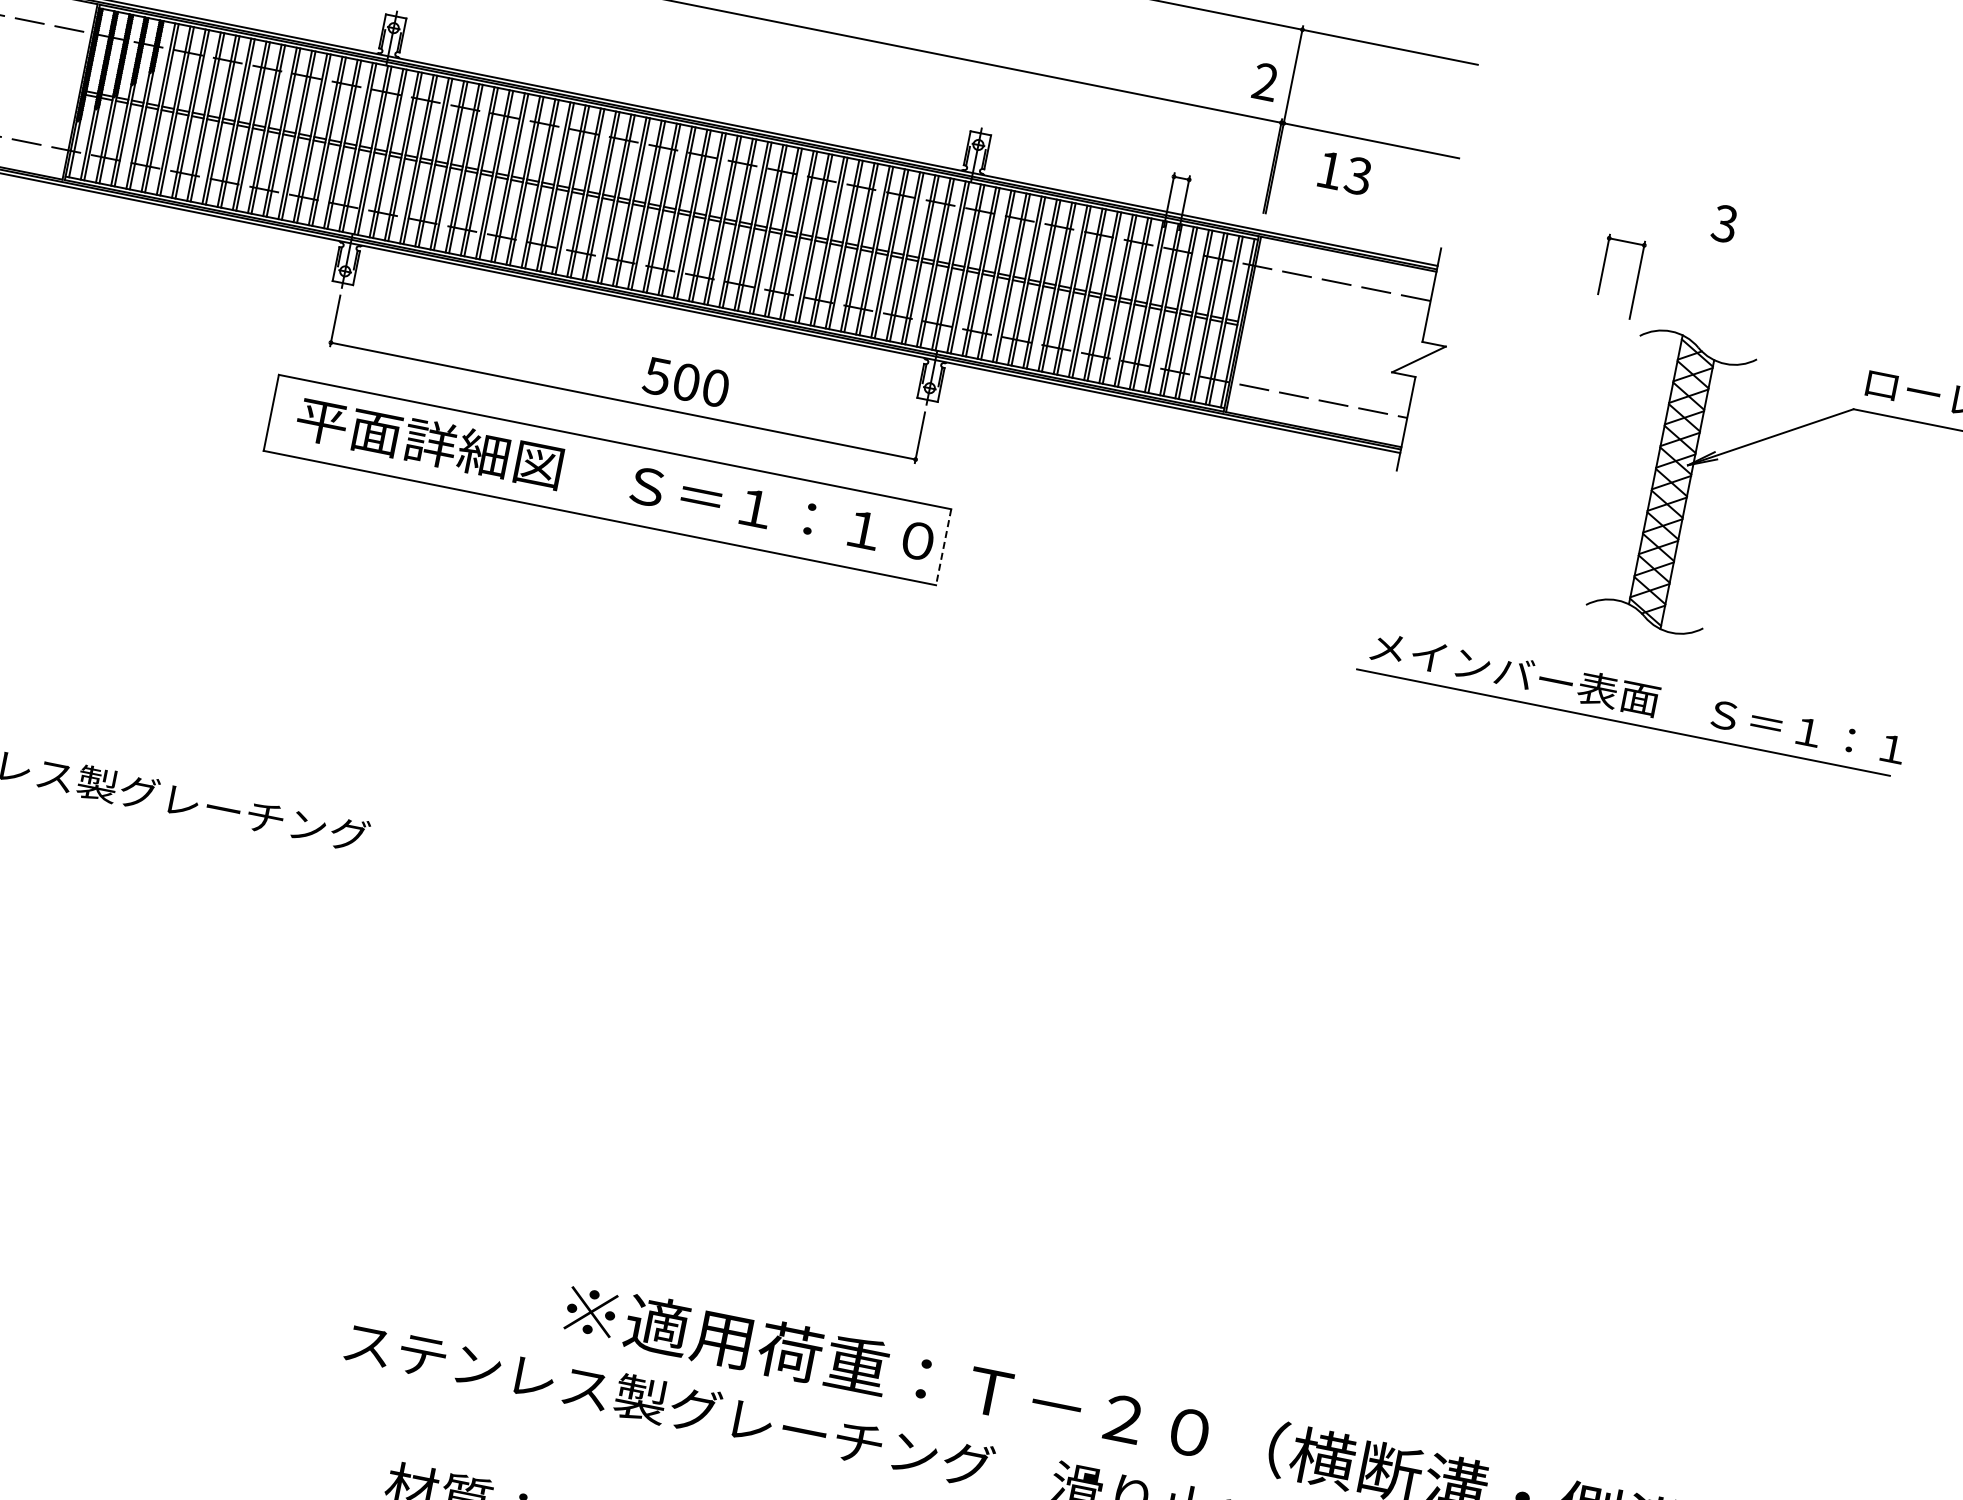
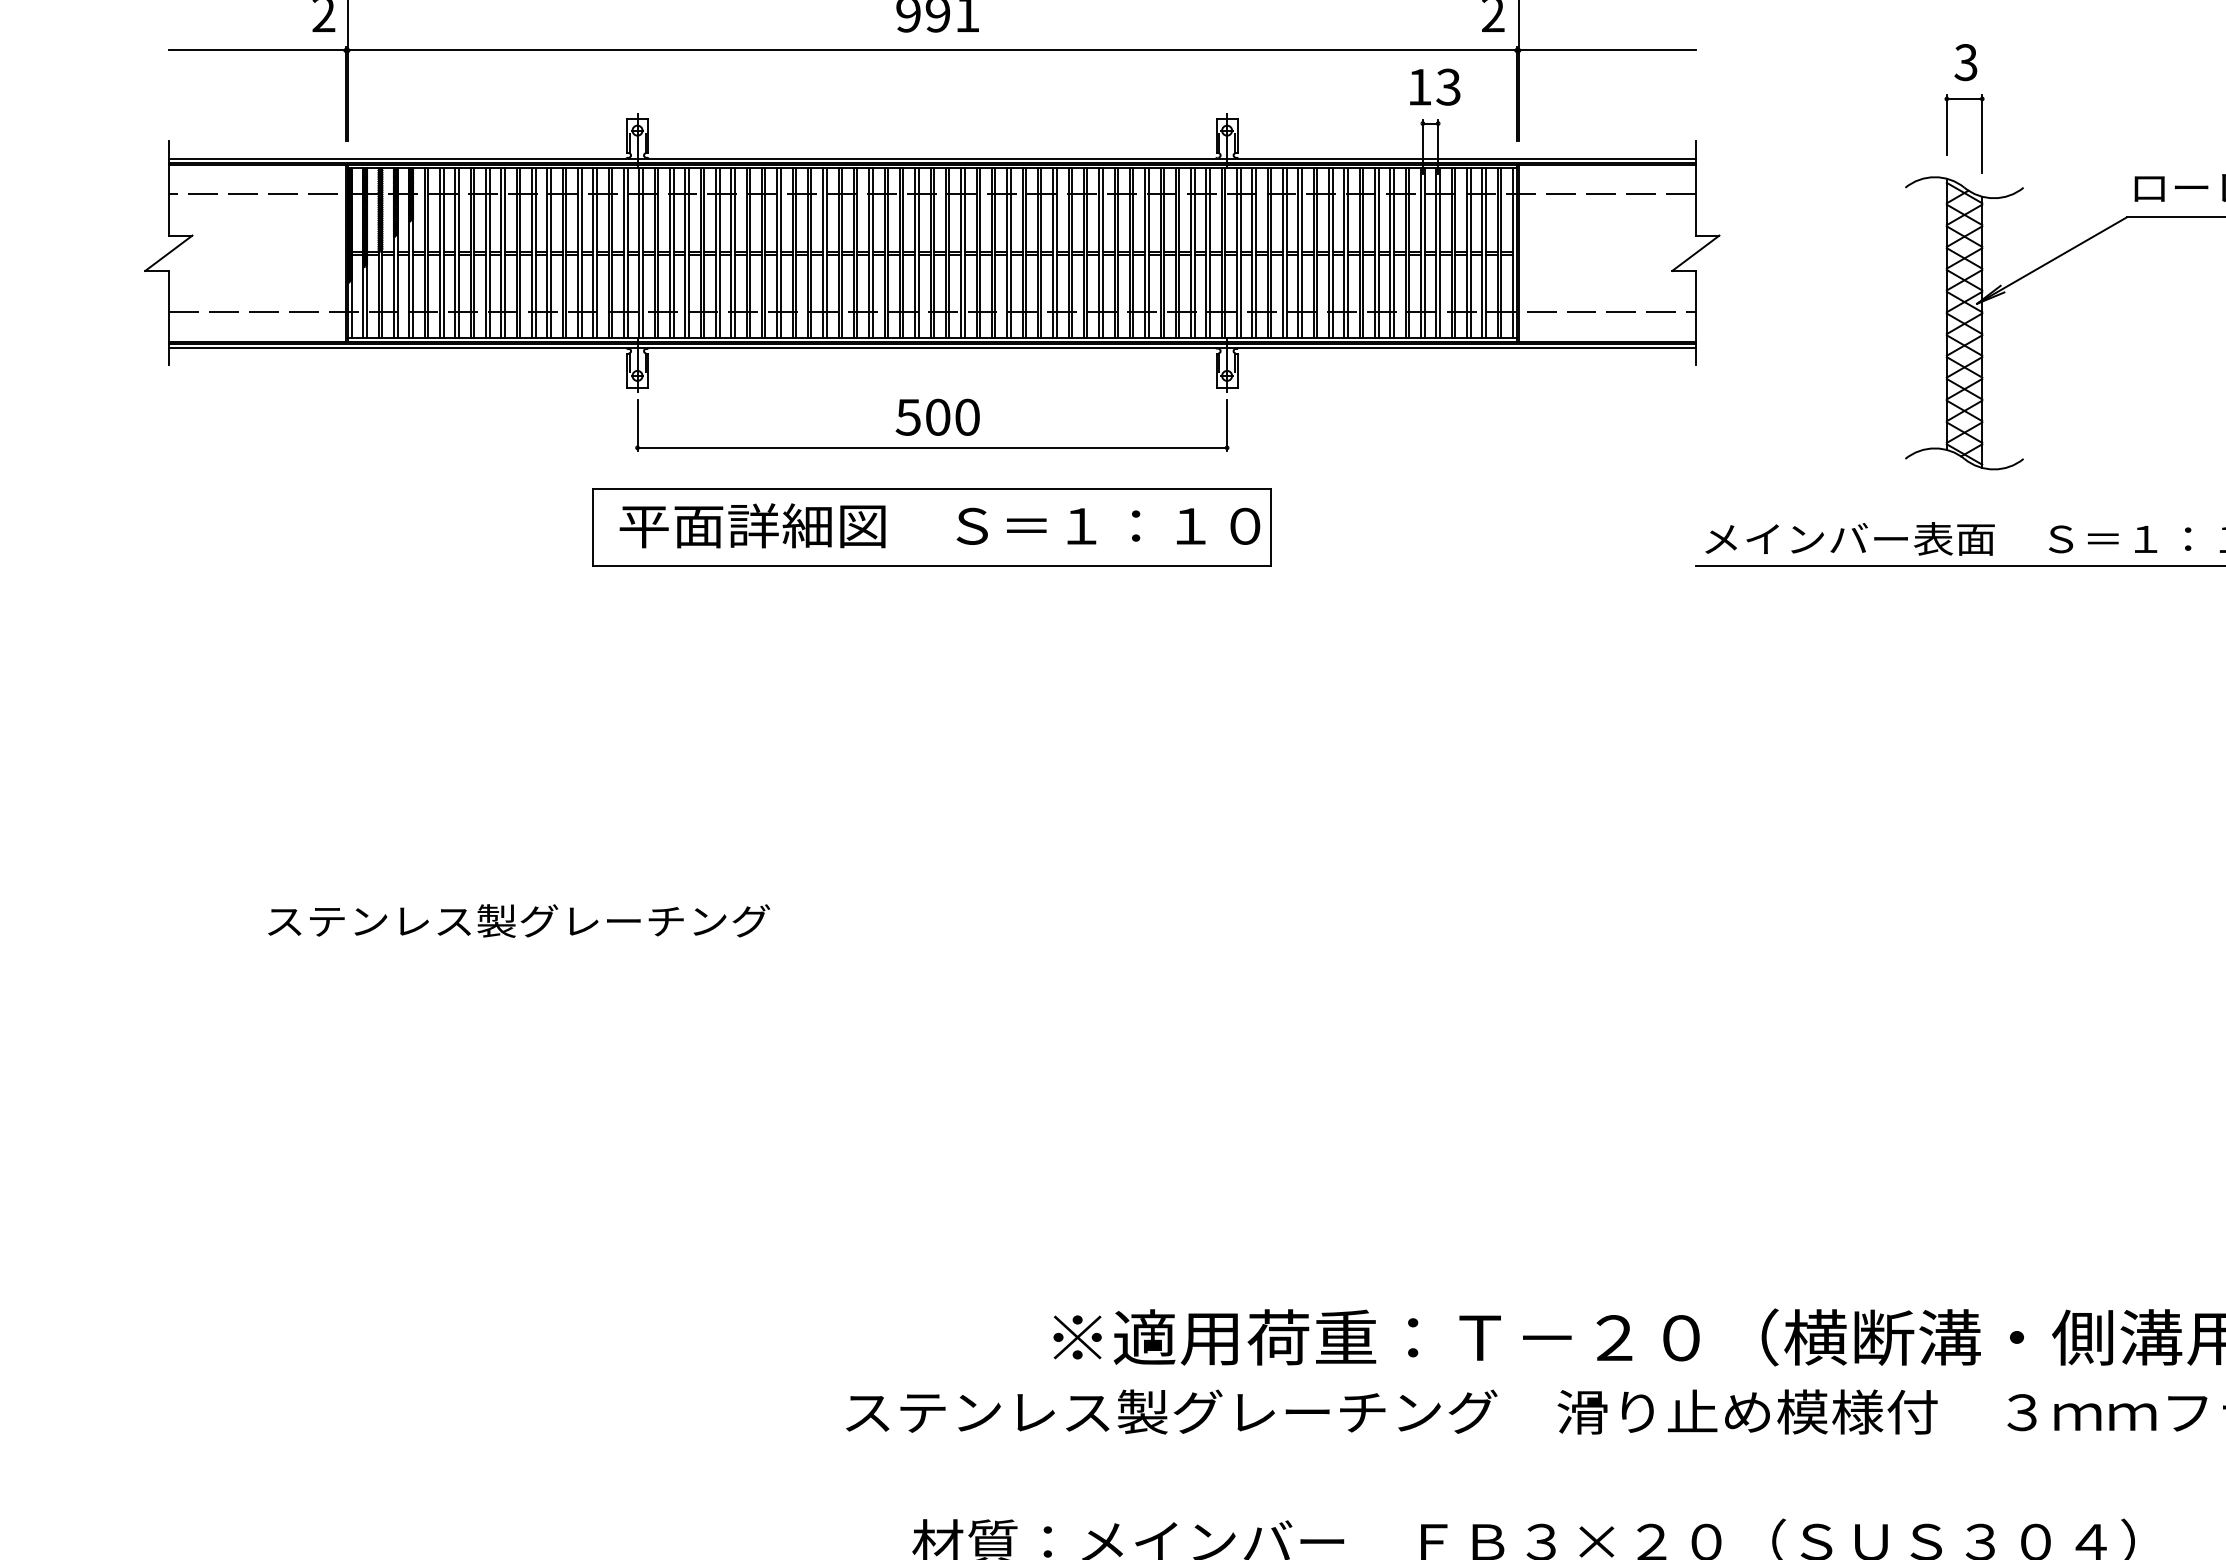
text: (1345, 172) -> (1435, 86), moved
part: (1603, 272) -> (1947, 133), moved
text: (686, 381) -> (937, 416), moved
line: (943, 547) -> (1271, 527), dashed -> solid

